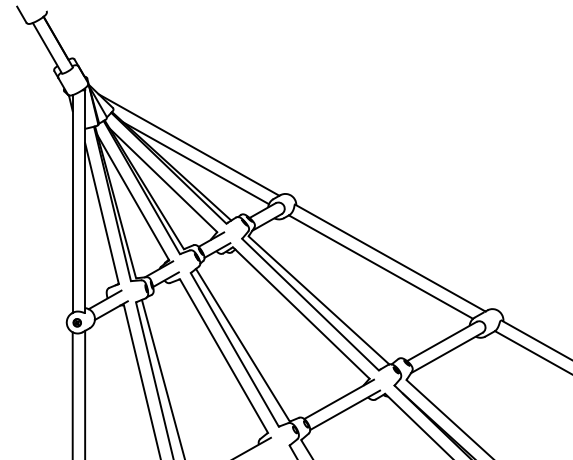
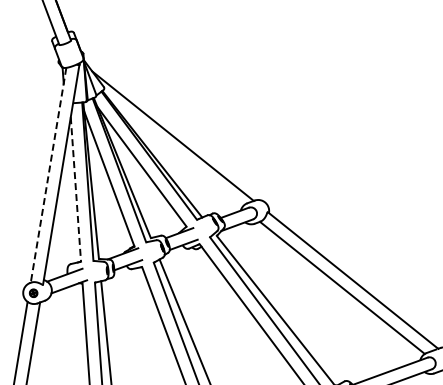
line: (196, 163) -> (177, 155), removed
line: (72, 204) -> (48, 175), solid -> dashed
line: (102, 214) -> (76, 190), solid -> dashed

